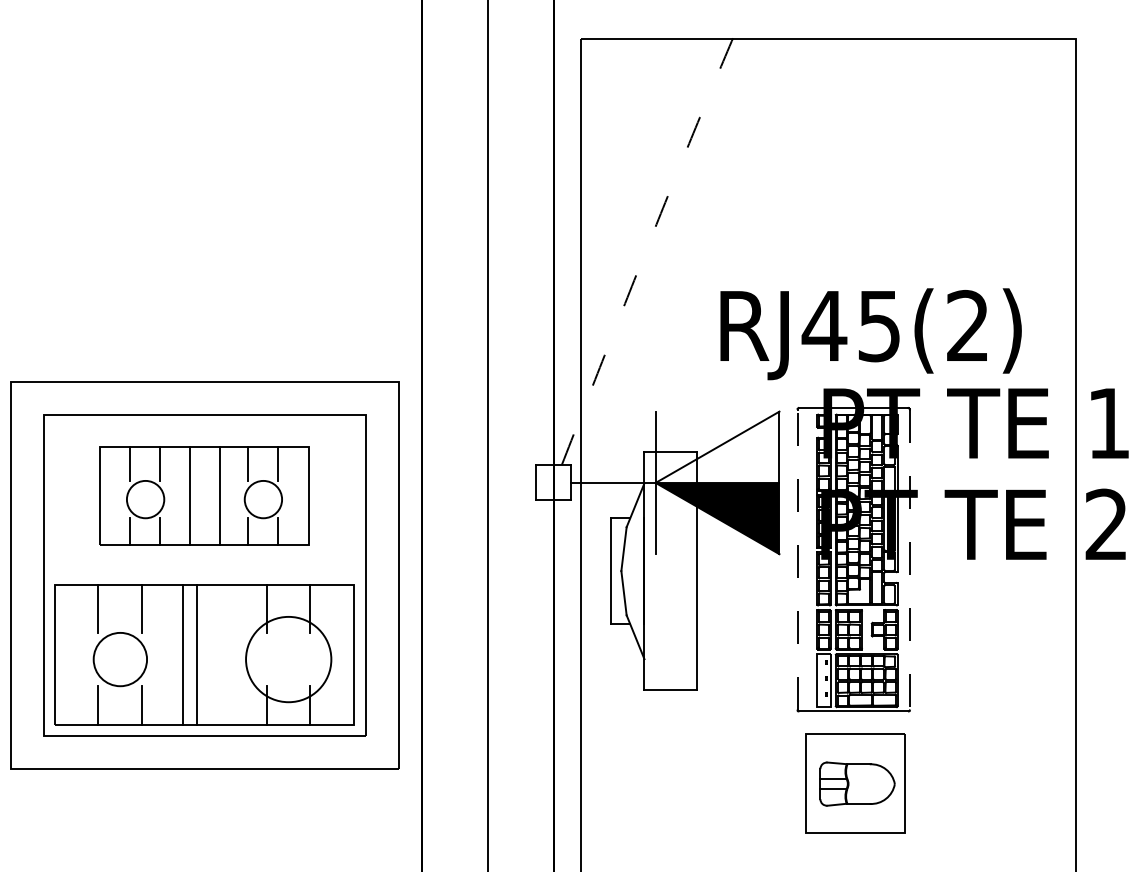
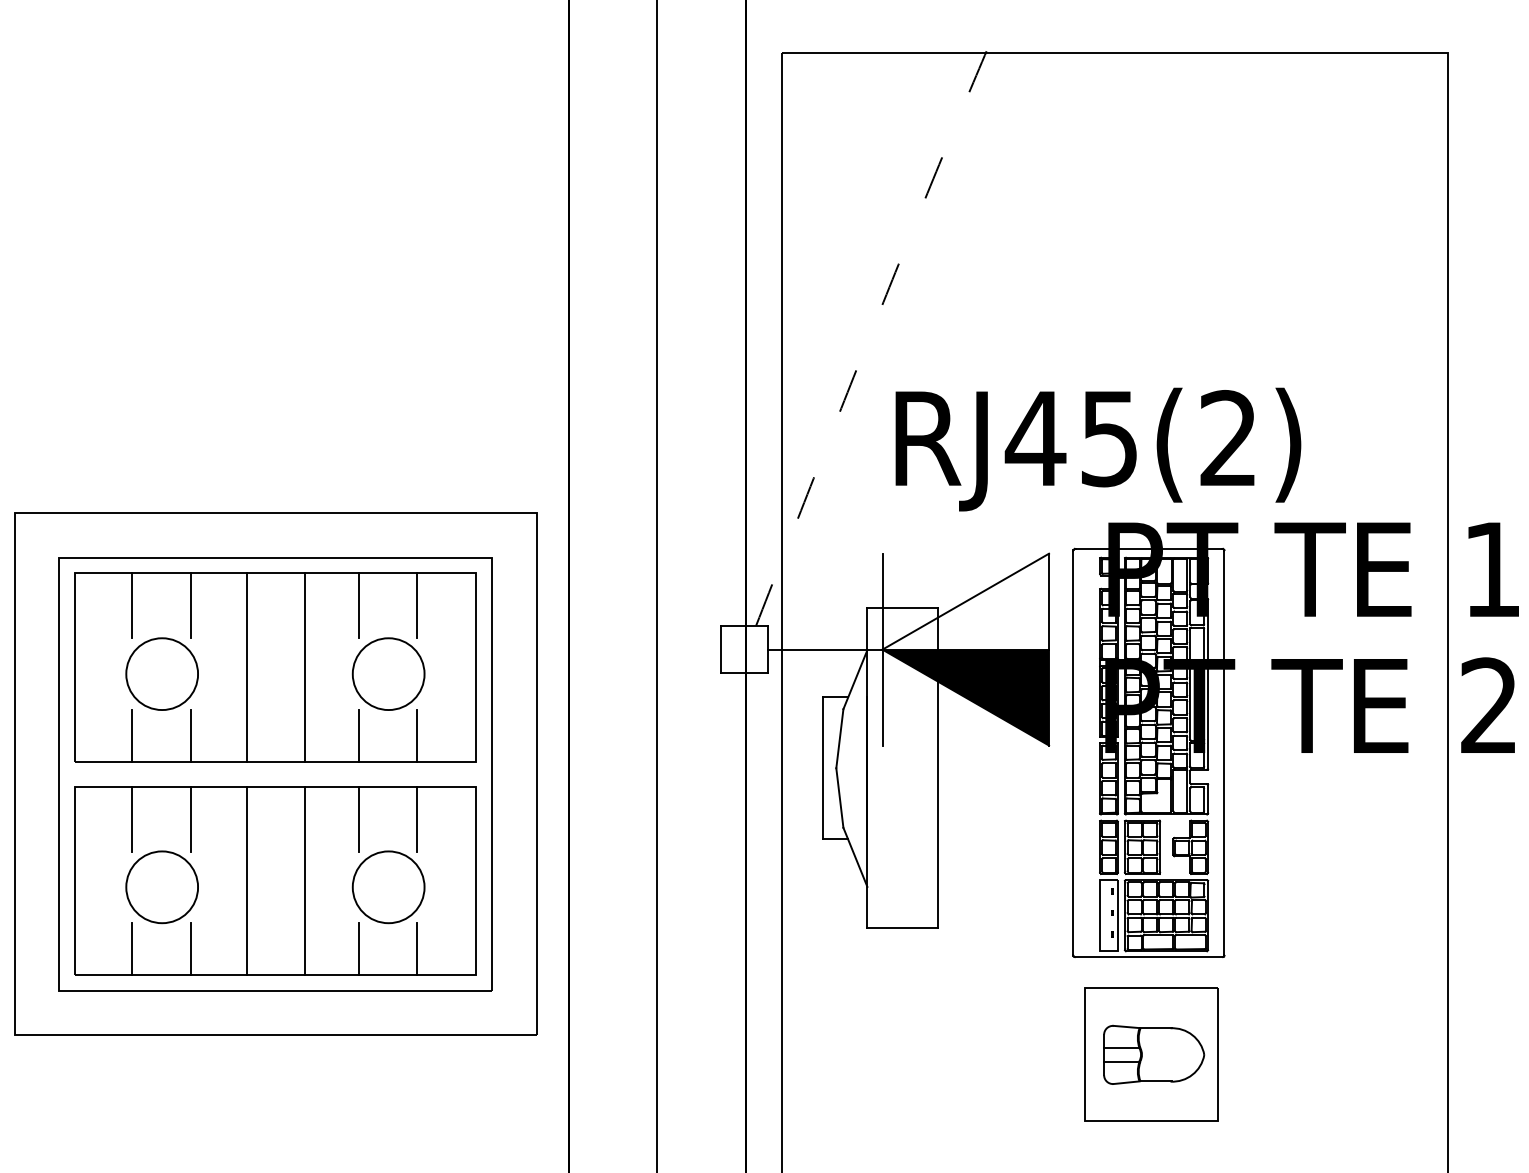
text: (870, 334) -> (1097, 449), moved
part: (204, 495) -> (275, 666), size x1.43
line: (797, 559) -> (1073, 752), dashed -> solid
line: (909, 560) -> (1224, 754), dashed -> solid
line: (196, 654) -> (304, 880), moved
circle: (288, 659) -> (388, 887), size x0.62

